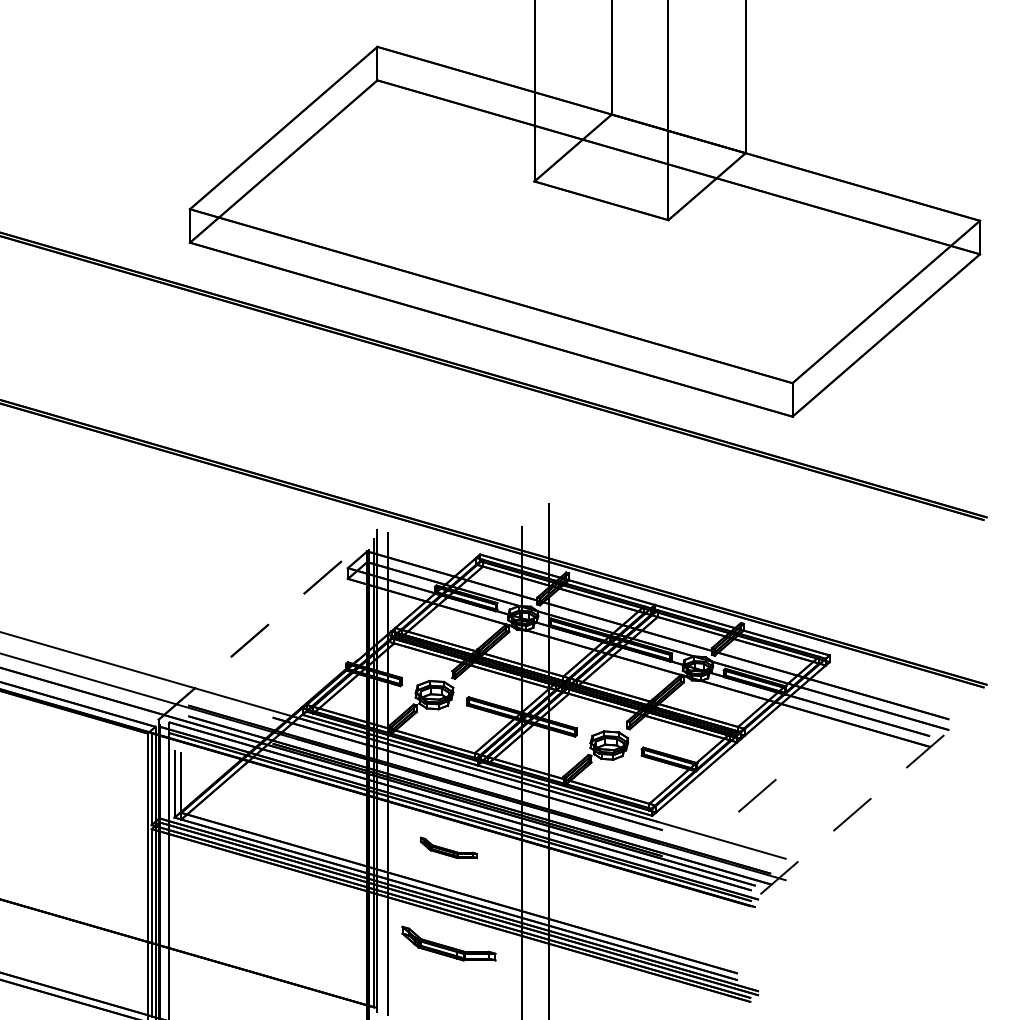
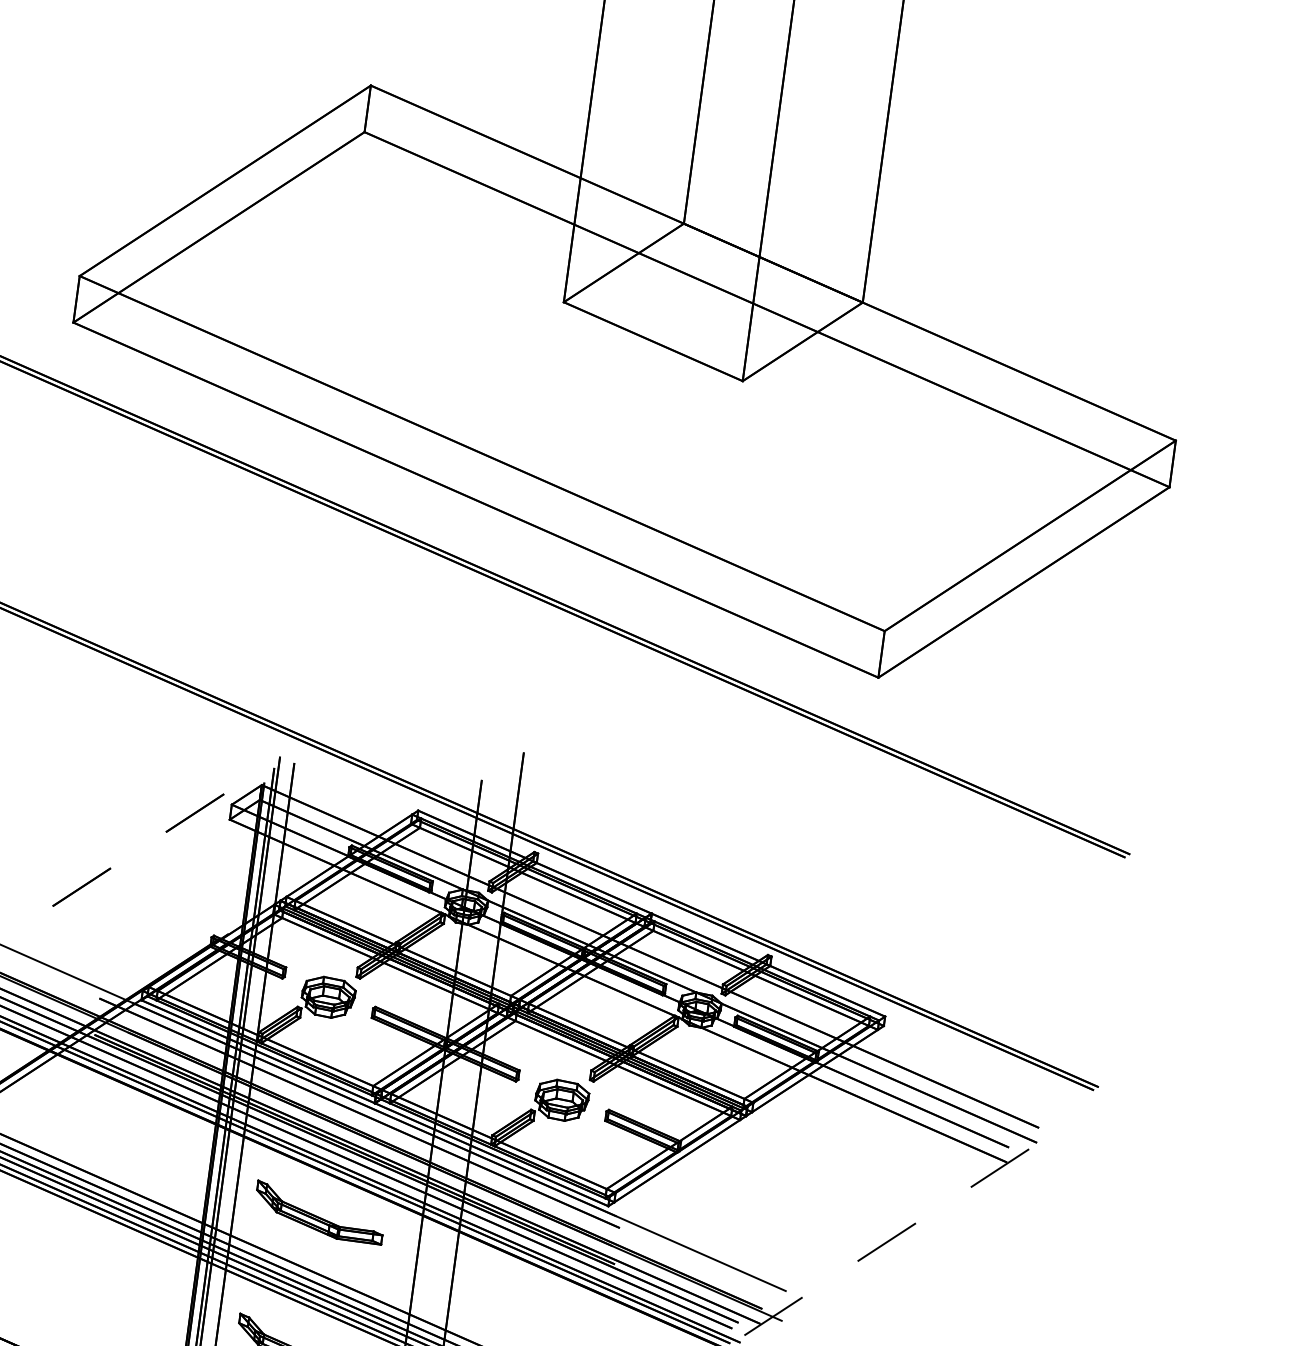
line: (757, 795) -> (758, 1197), removed
part: (448, 847) -> (319, 1211), size x1.67

